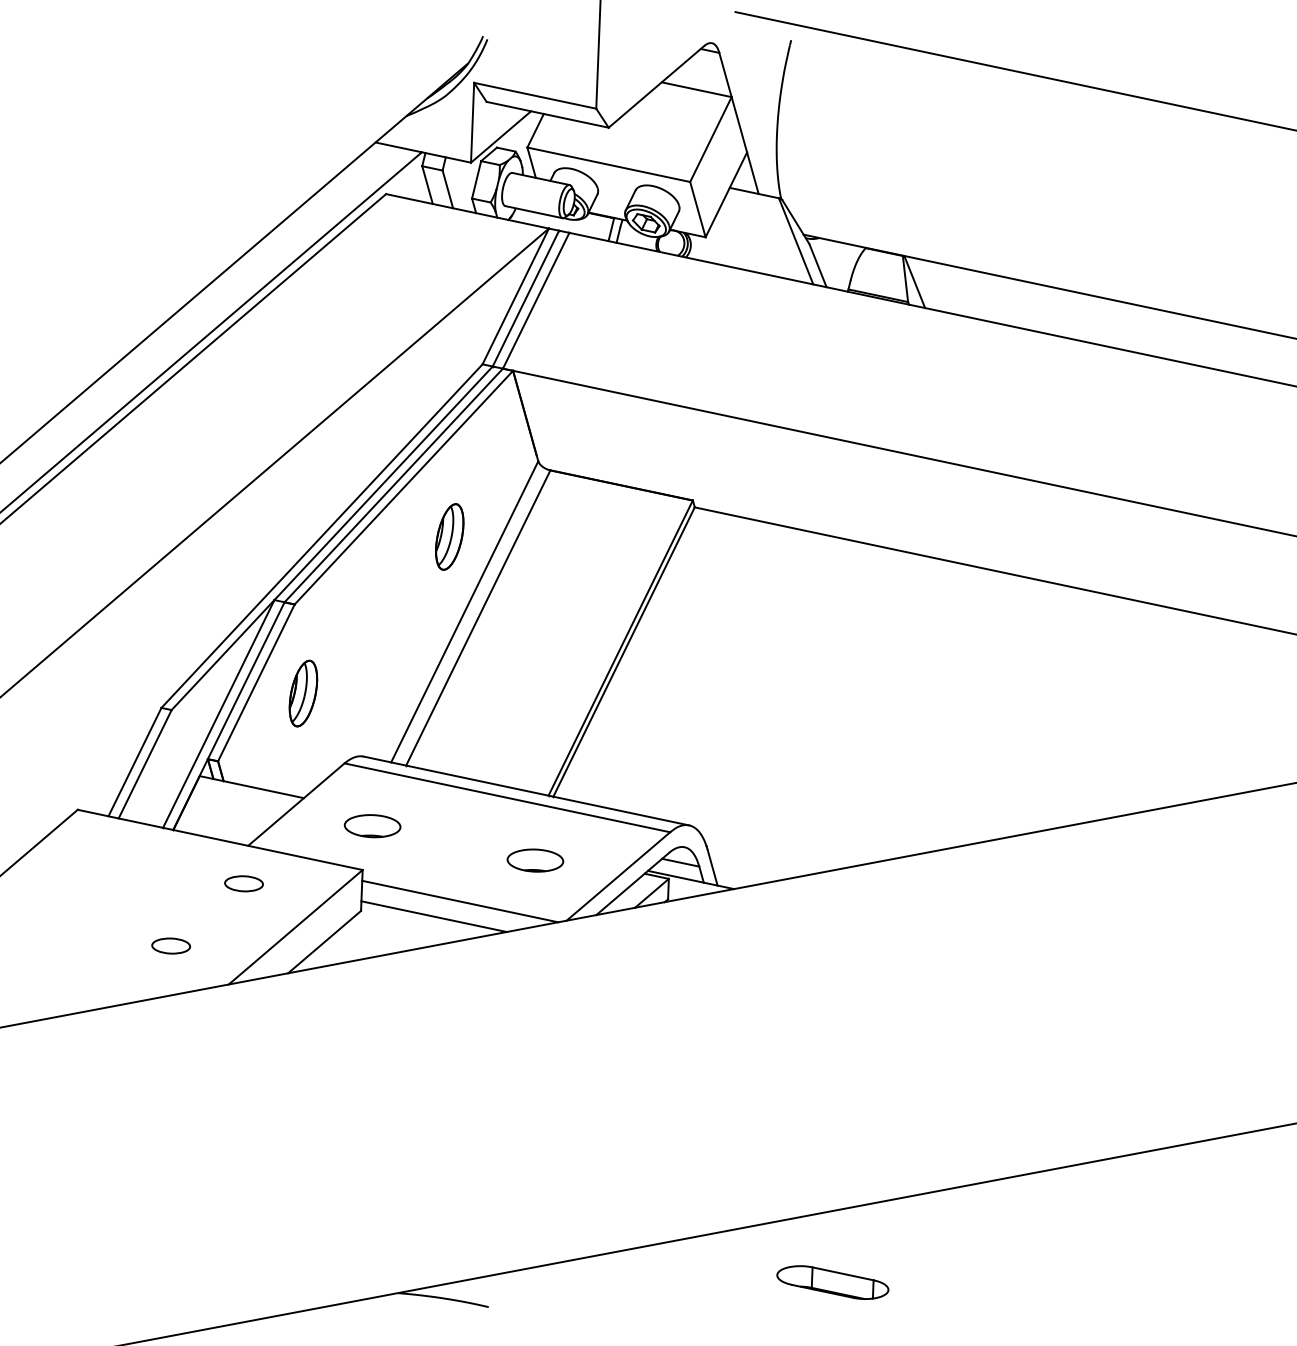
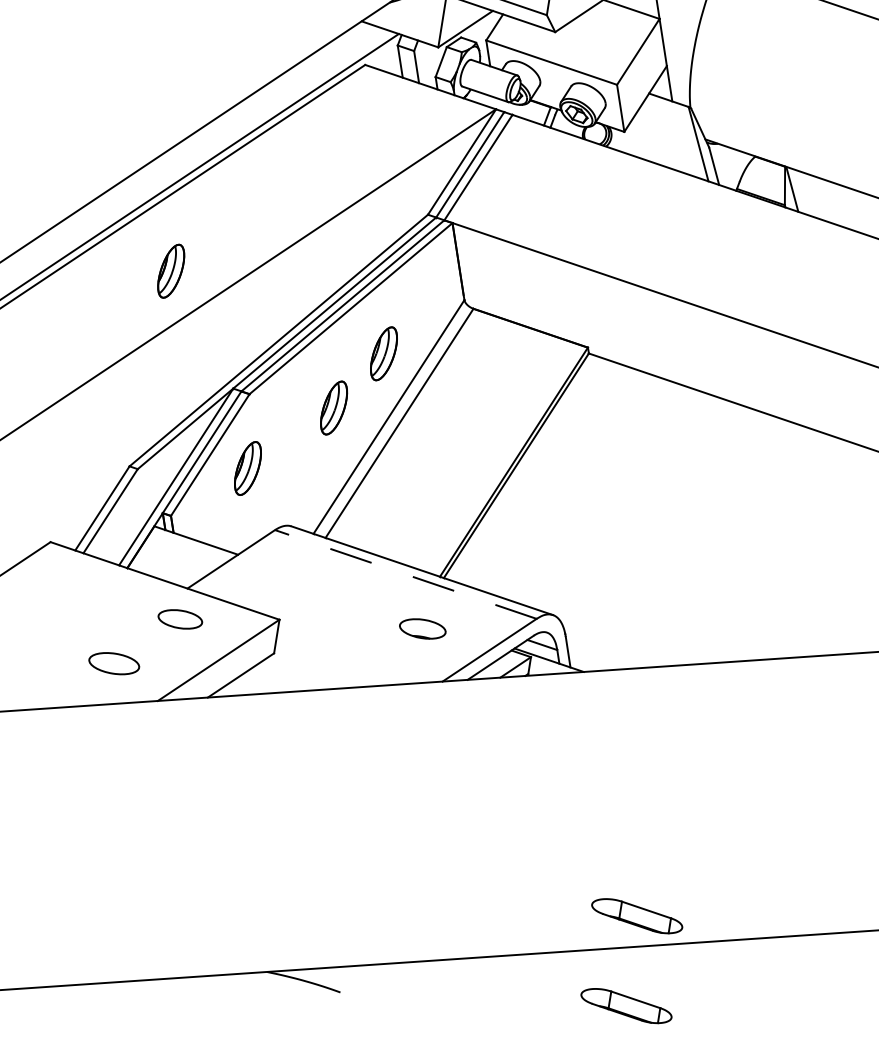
part: (183, 468) -> (171, 271), added
part: (397, 608) -> (333, 407), added
line: (506, 797) -> (405, 574), solid -> dashed
part: (372, 826) -> (291, 584), removed
part: (243, 883) -> (179, 619), size x1.4
line: (460, 901) -> (357, 655), removed
line: (433, 916) -> (333, 665), removed
part: (170, 945) -> (113, 663), size x1.6
part: (832, 1173) -> (636, 916), added

